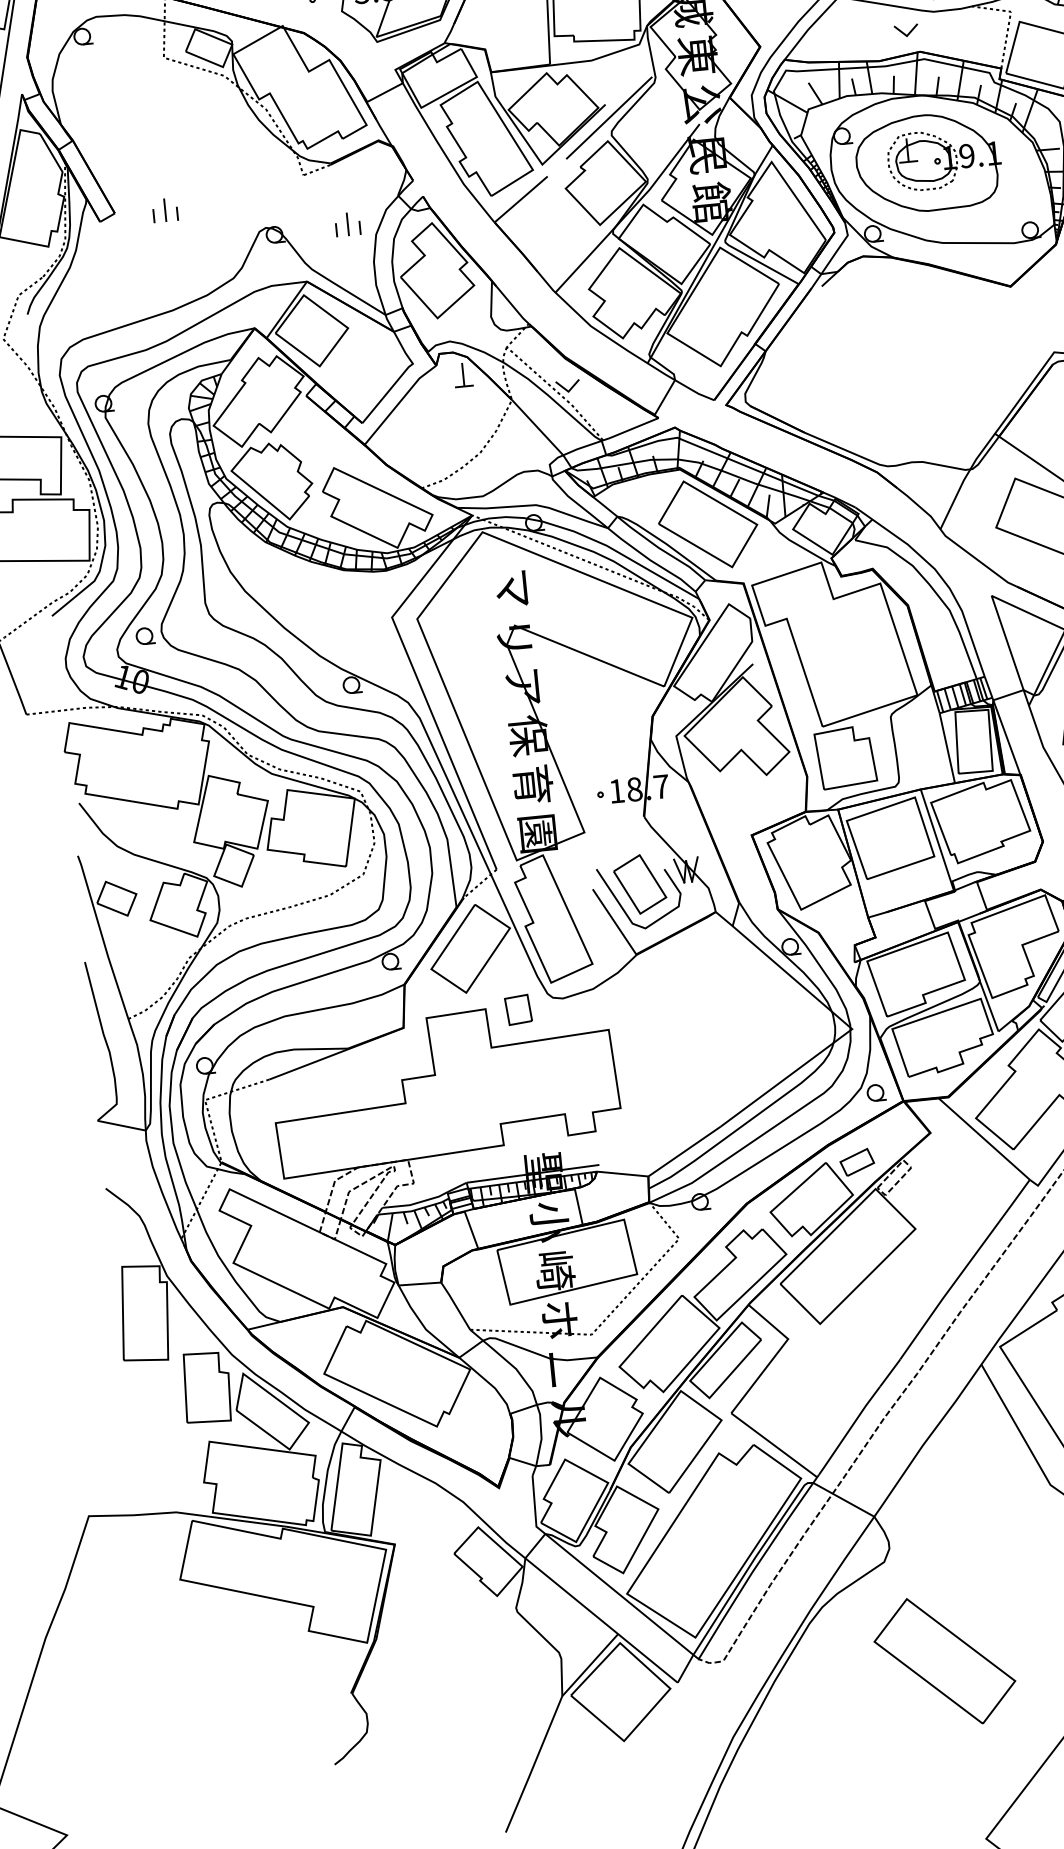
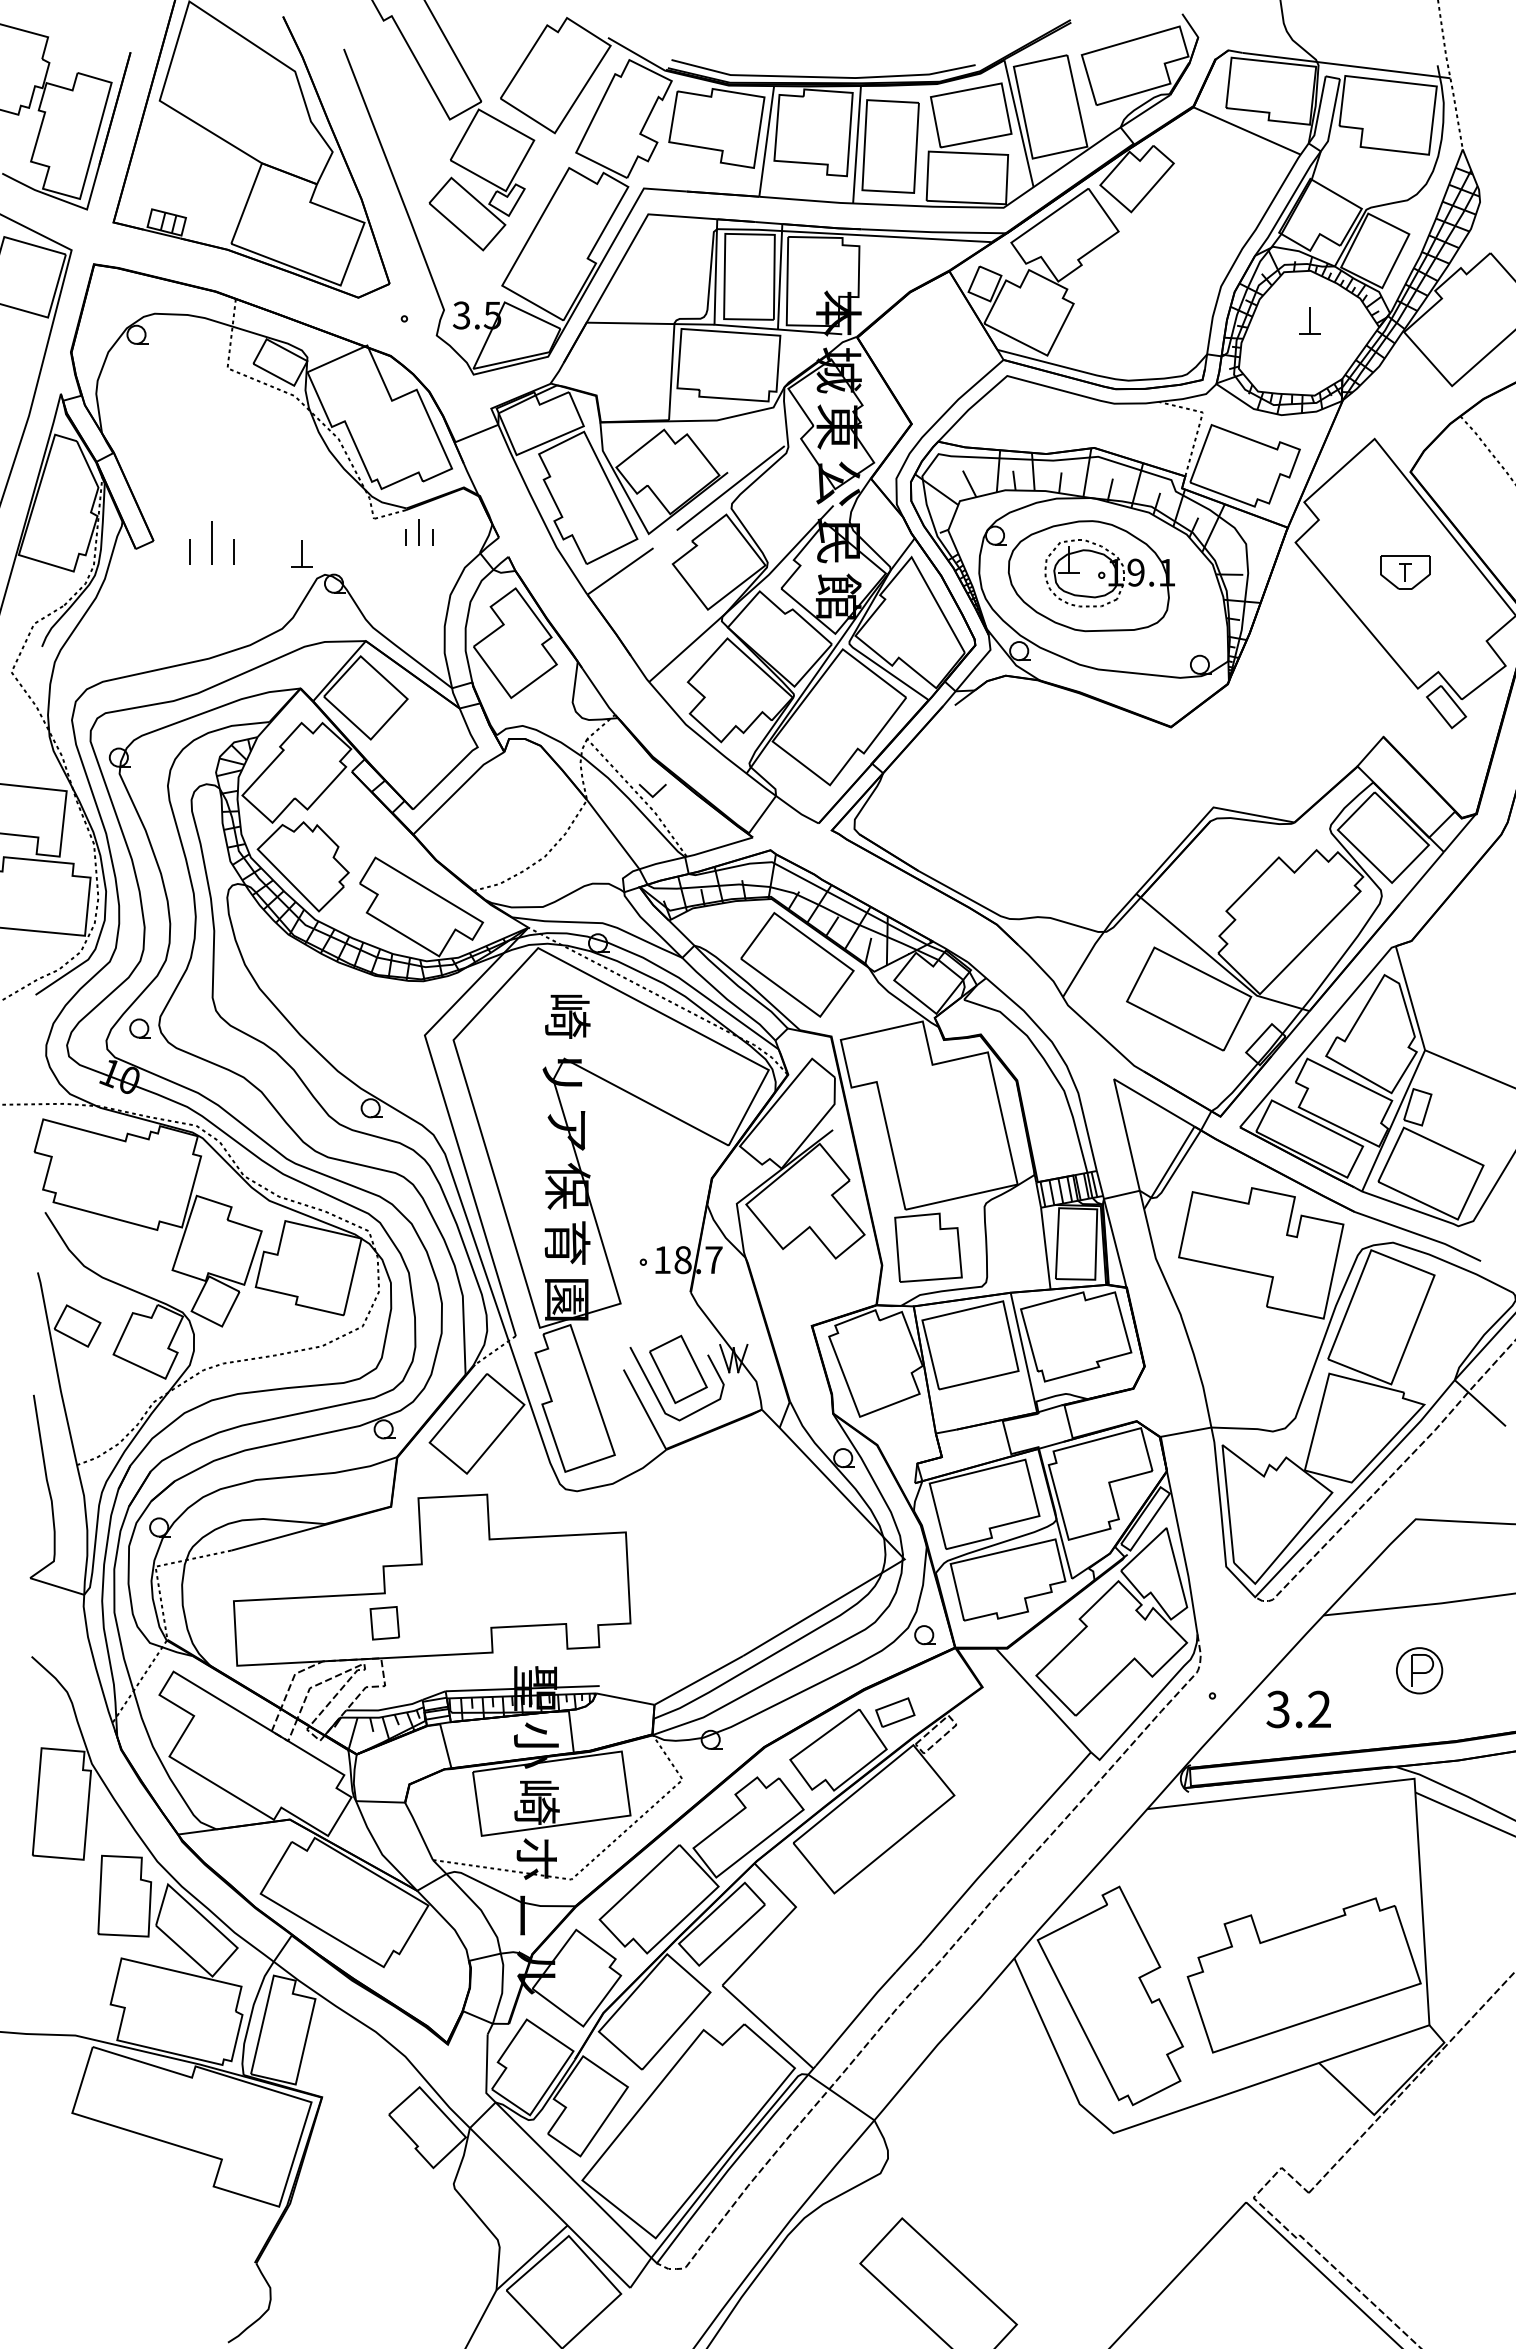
part: (906, 30) -> (1080, 422), removed
part: (165, 210) -> (211, 543), size x1.6
part: (348, 224) -> (419, 532), moved
part: (462, 374) -> (301, 553), moved
text: (513, 588) -> (567, 1016), マ -> 崎
part: (518, 1010) -> (384, 1623), moved

